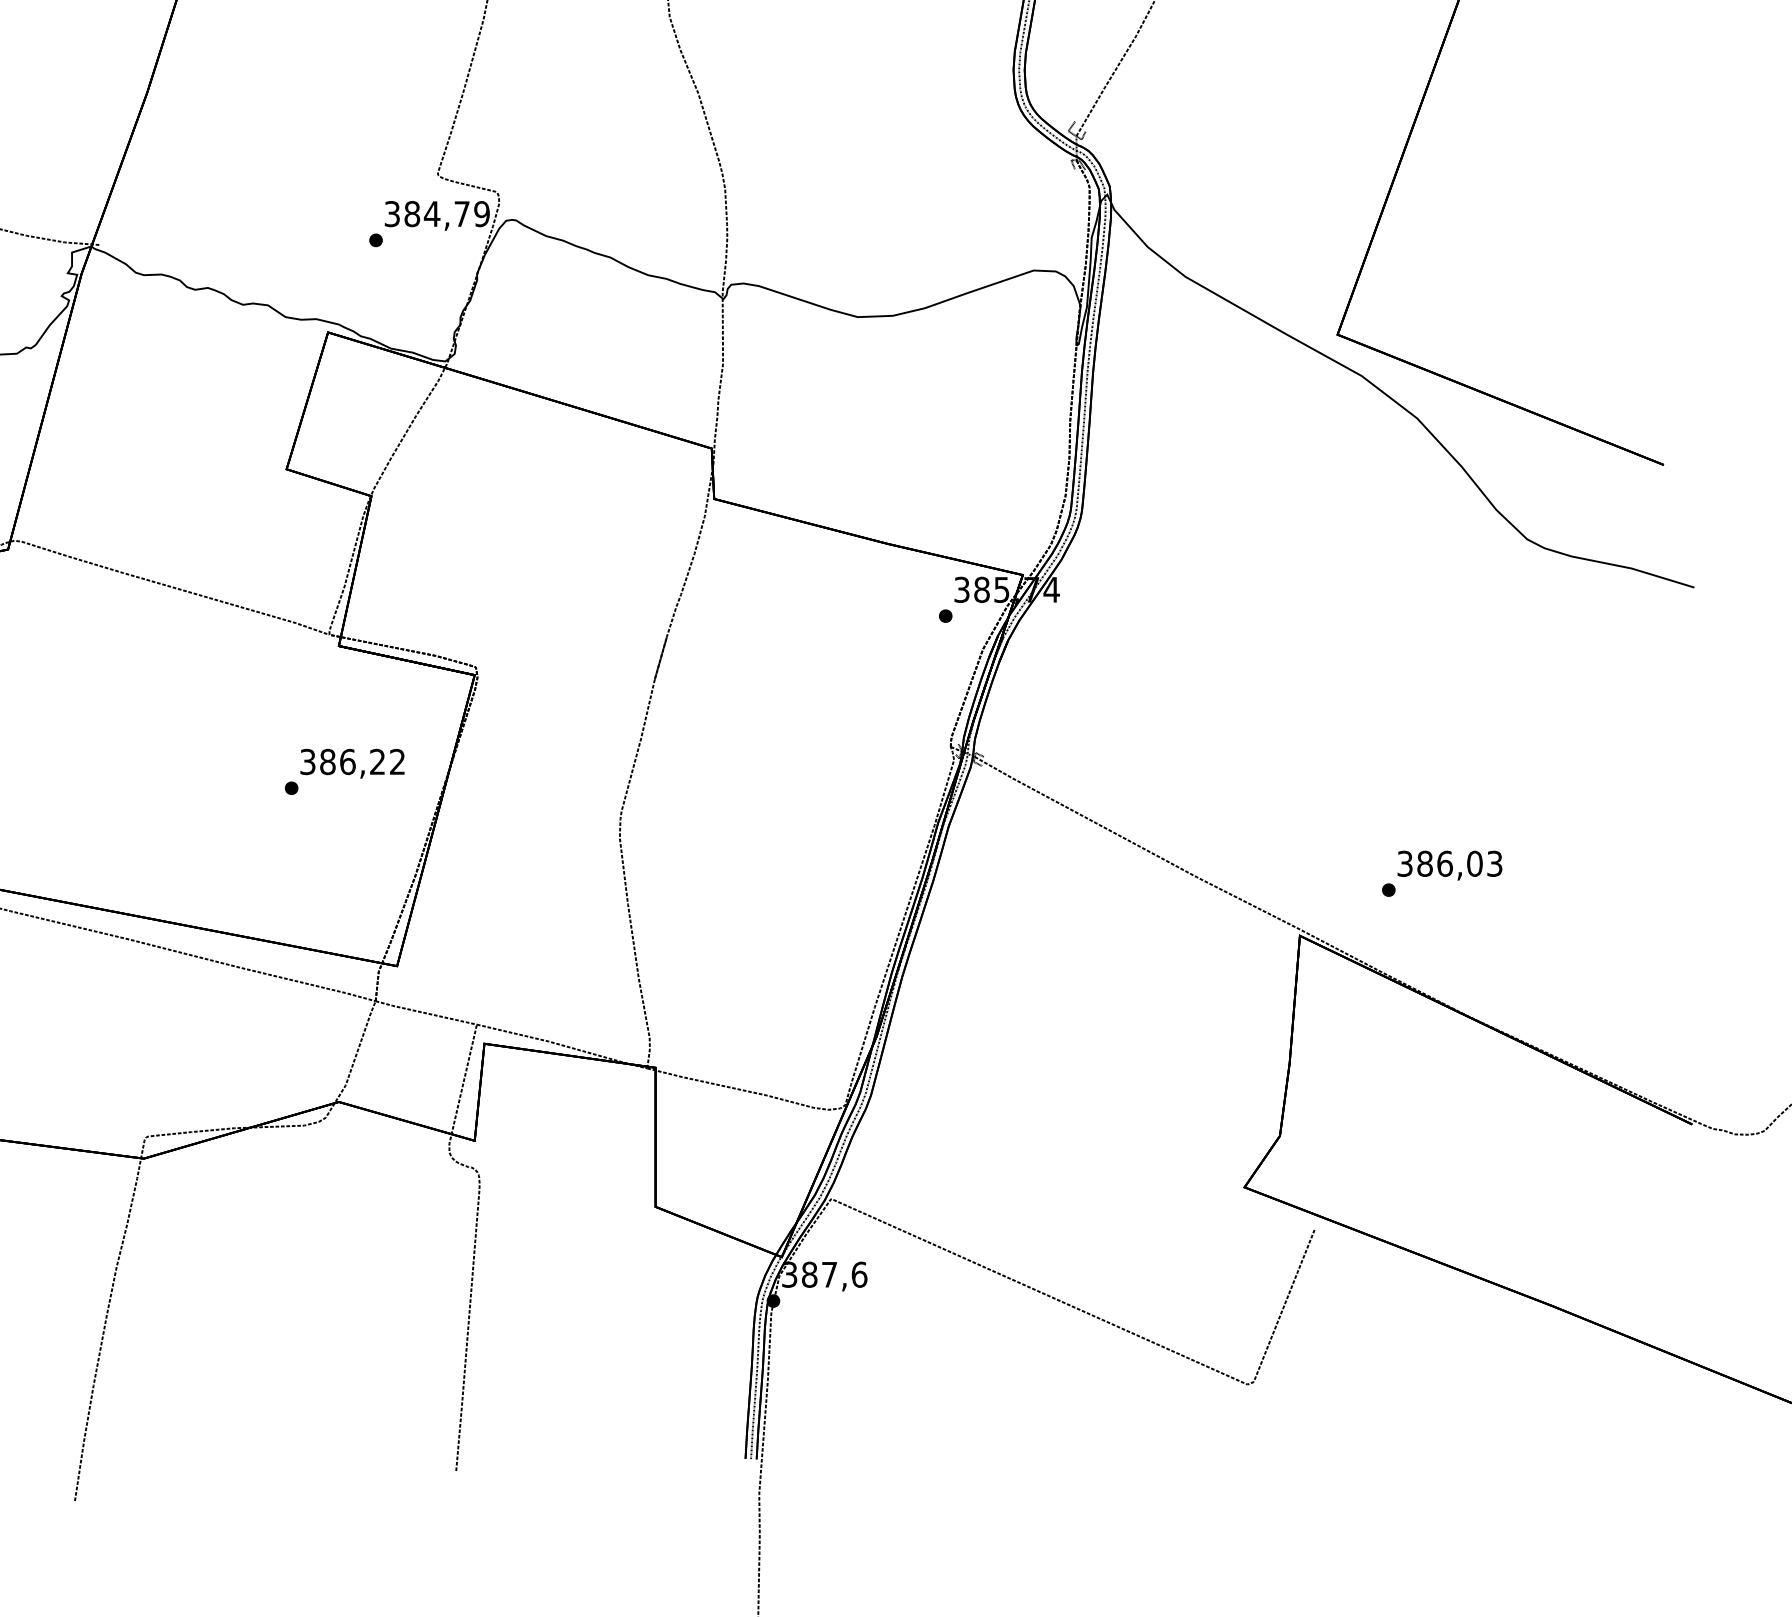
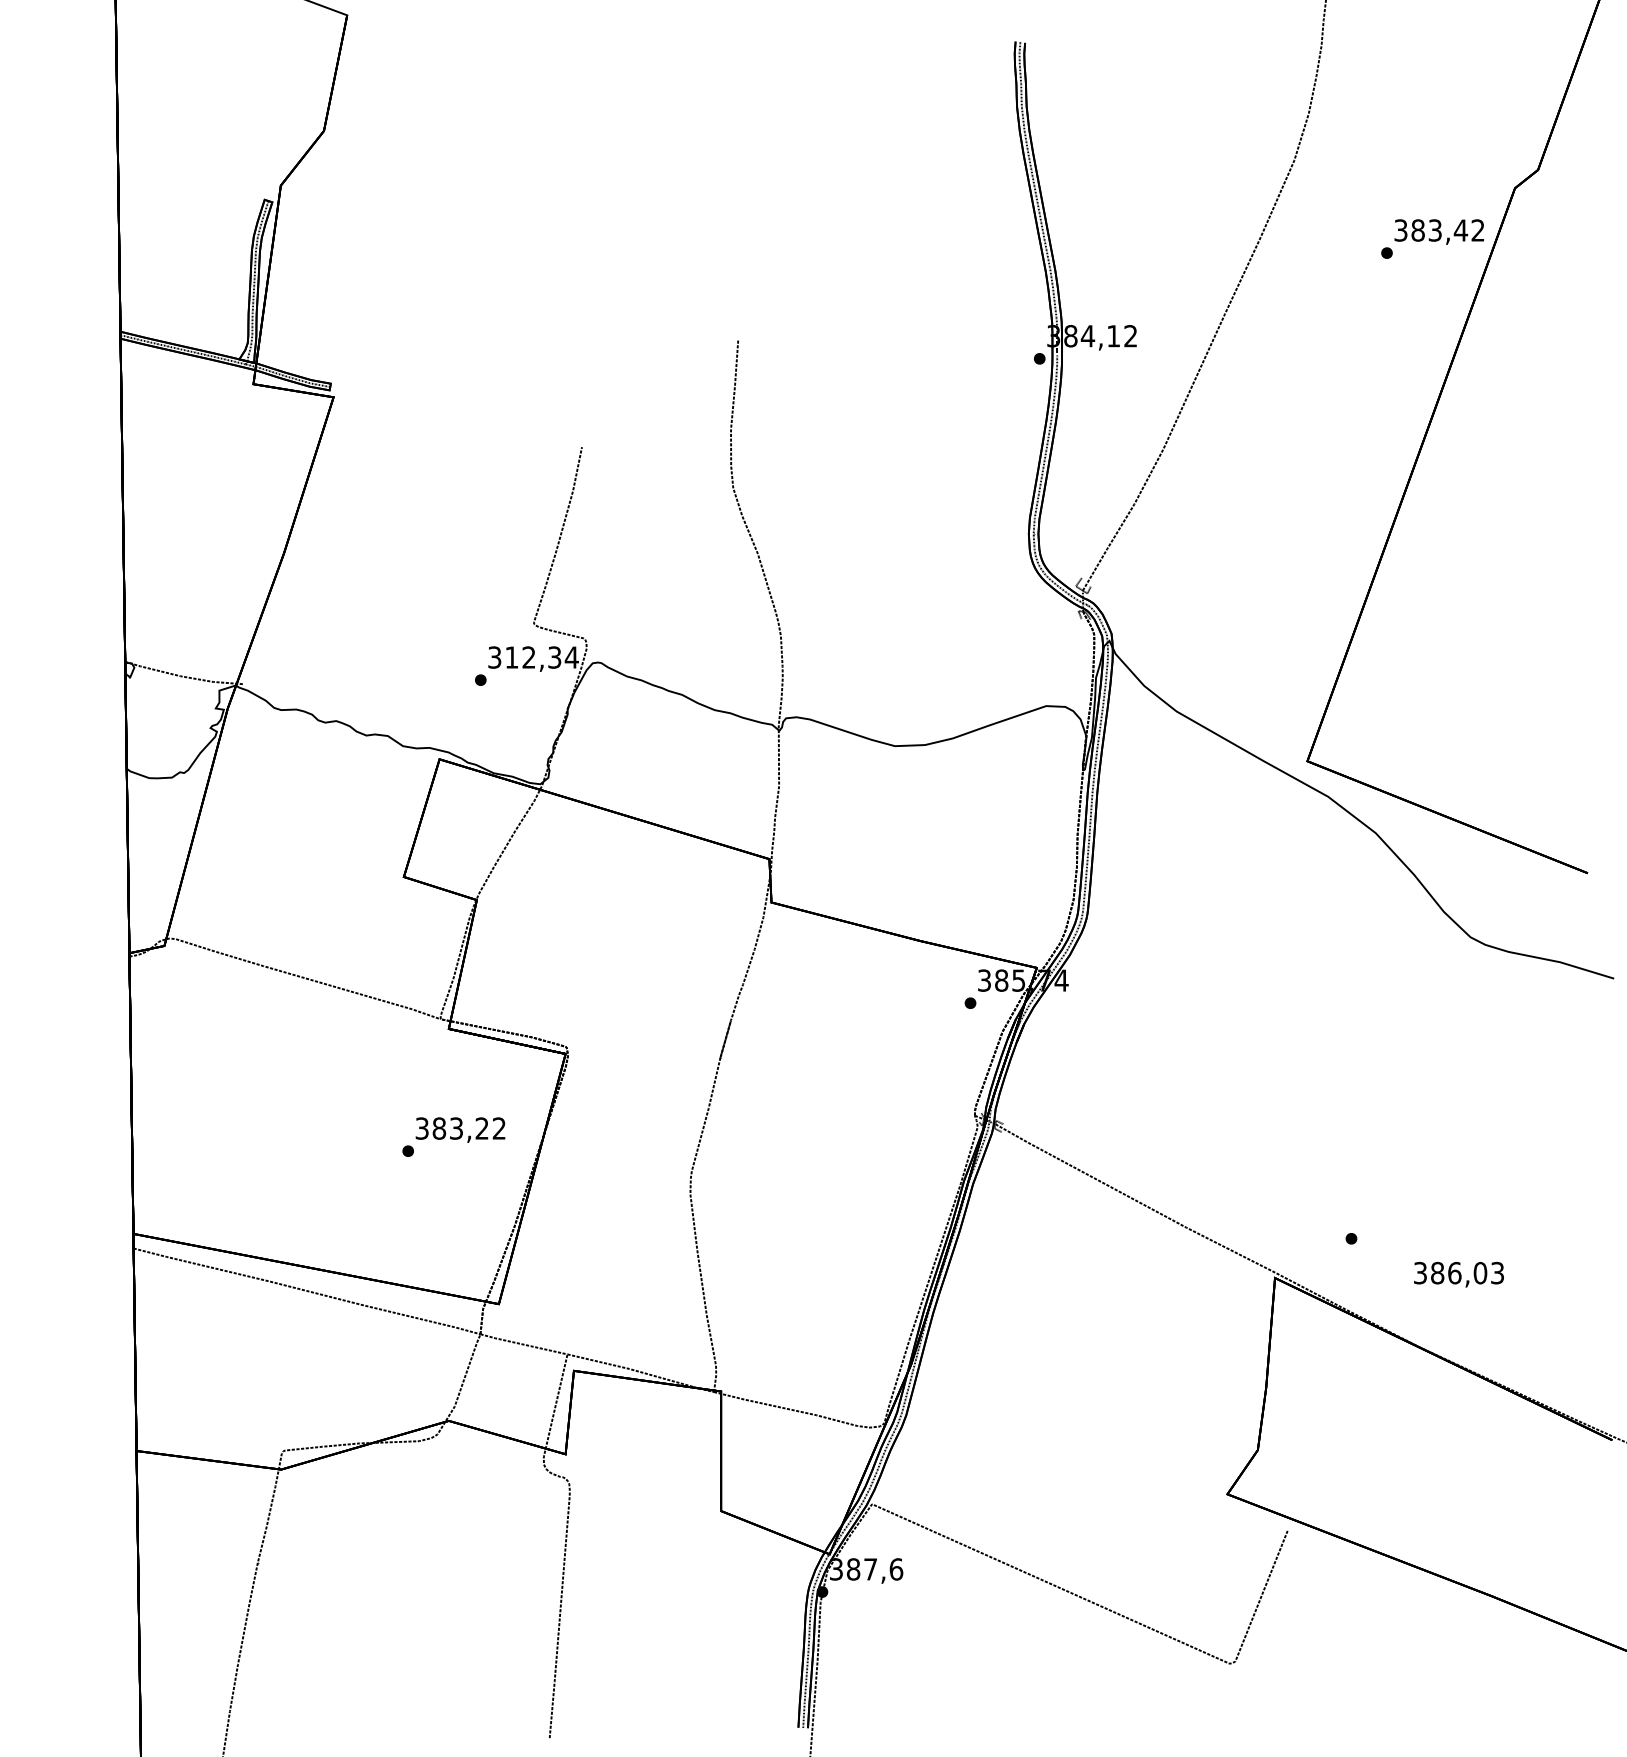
text: (446, 214) -> (541, 657), 384,79 -> 312,34
text: (347, 761) -> (456, 1128), 386,22 -> 383,22
text: (1449, 865) -> (1458, 1274), moved

